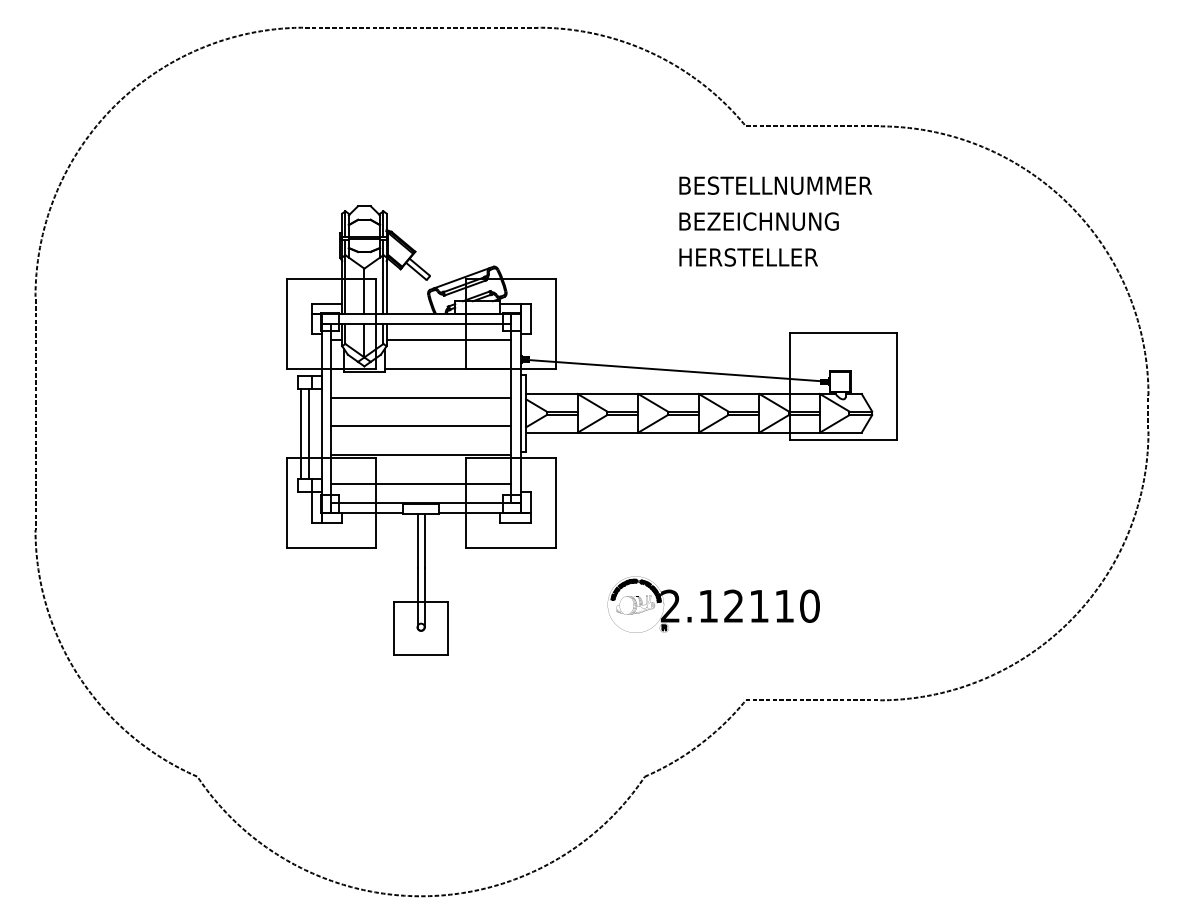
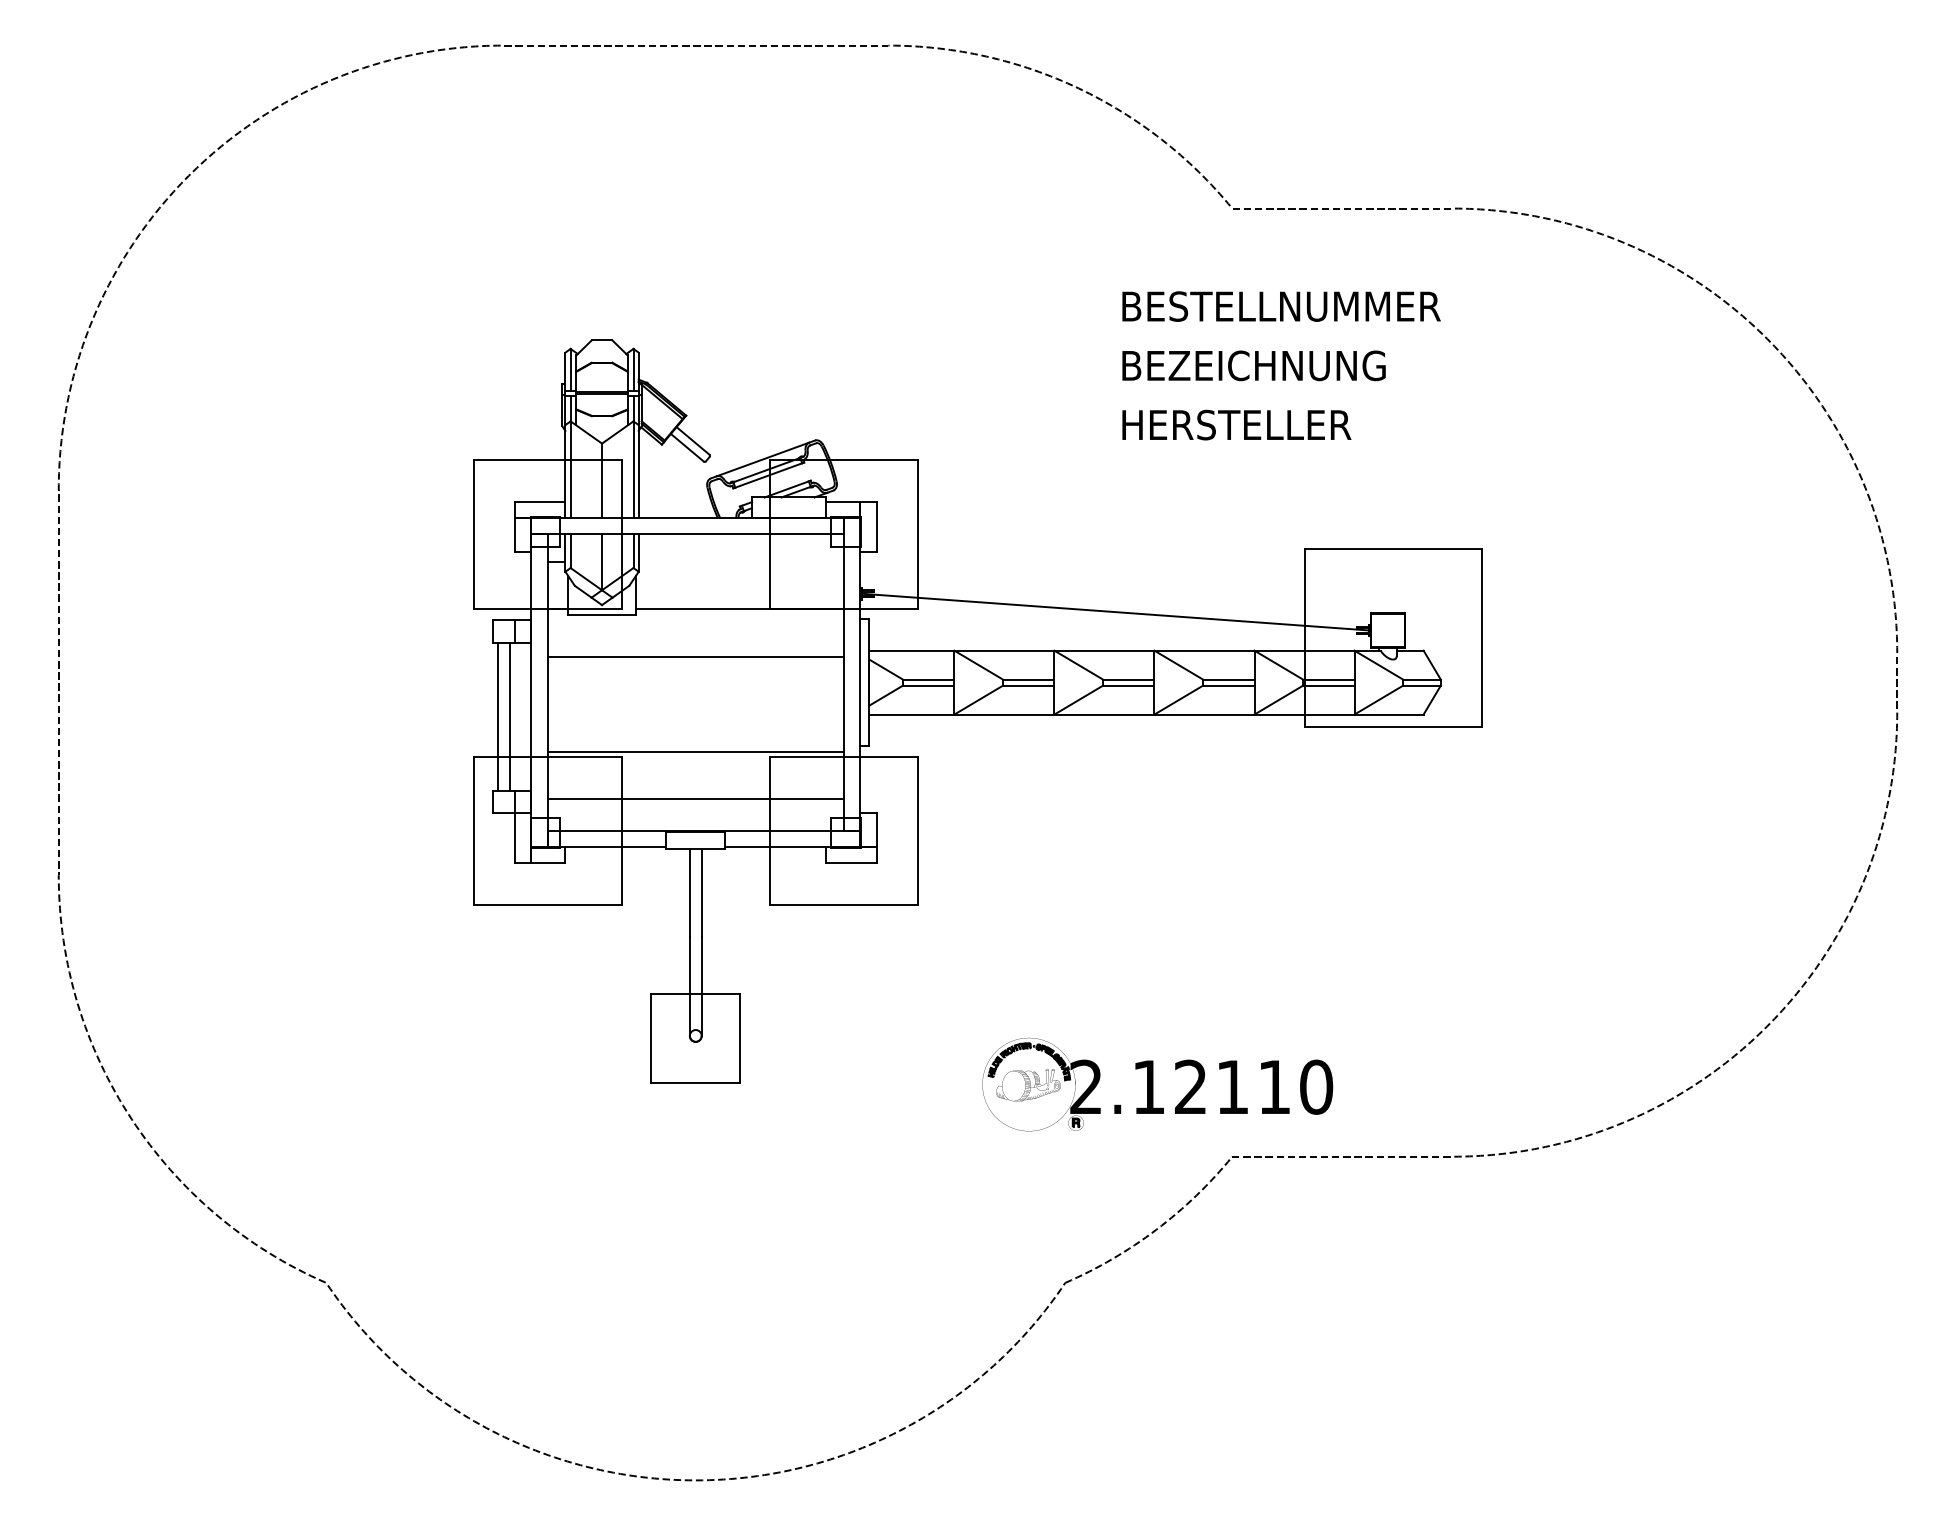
line: (448, 340) -> (740, 562), removed
line: (420, 426) -> (694, 704), removed
part: (713, 604) -> (1157, 1084), moved

